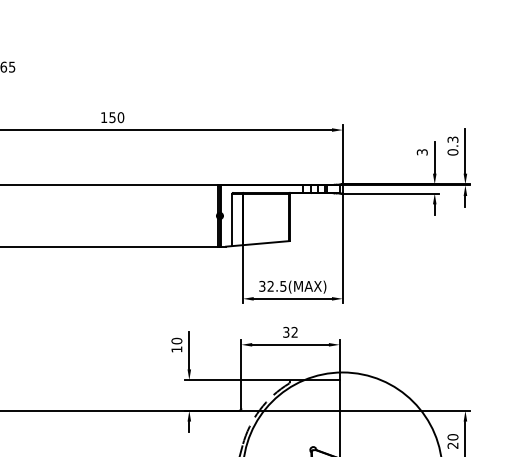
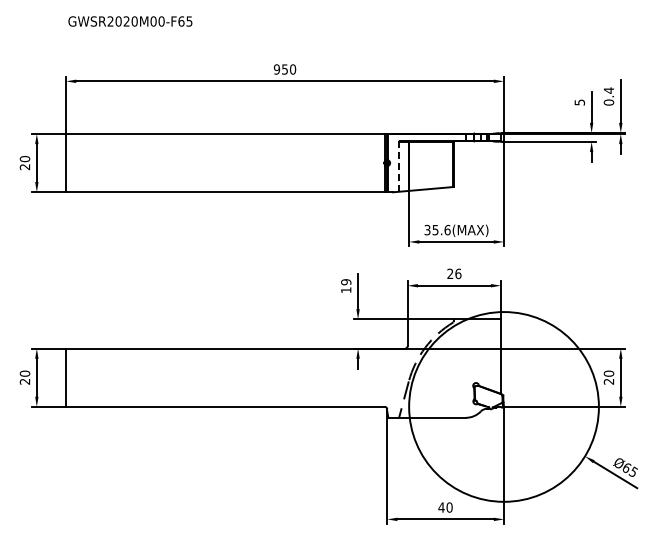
text: (103, 117) -> (276, 69), 150 -> 950
text: (452, 139) -> (608, 90), 0.3 -> 0.4
text: (422, 152) -> (579, 102), 3 -> 5
line: (232, 219) -> (399, 166), solid -> dashed
text: (276, 285) -> (441, 229), 32.5(MAX) -> 35.6(MAX)
text: (290, 331) -> (454, 273), 32 -> 26
text: (177, 341) -> (346, 282), 10 -> 19

